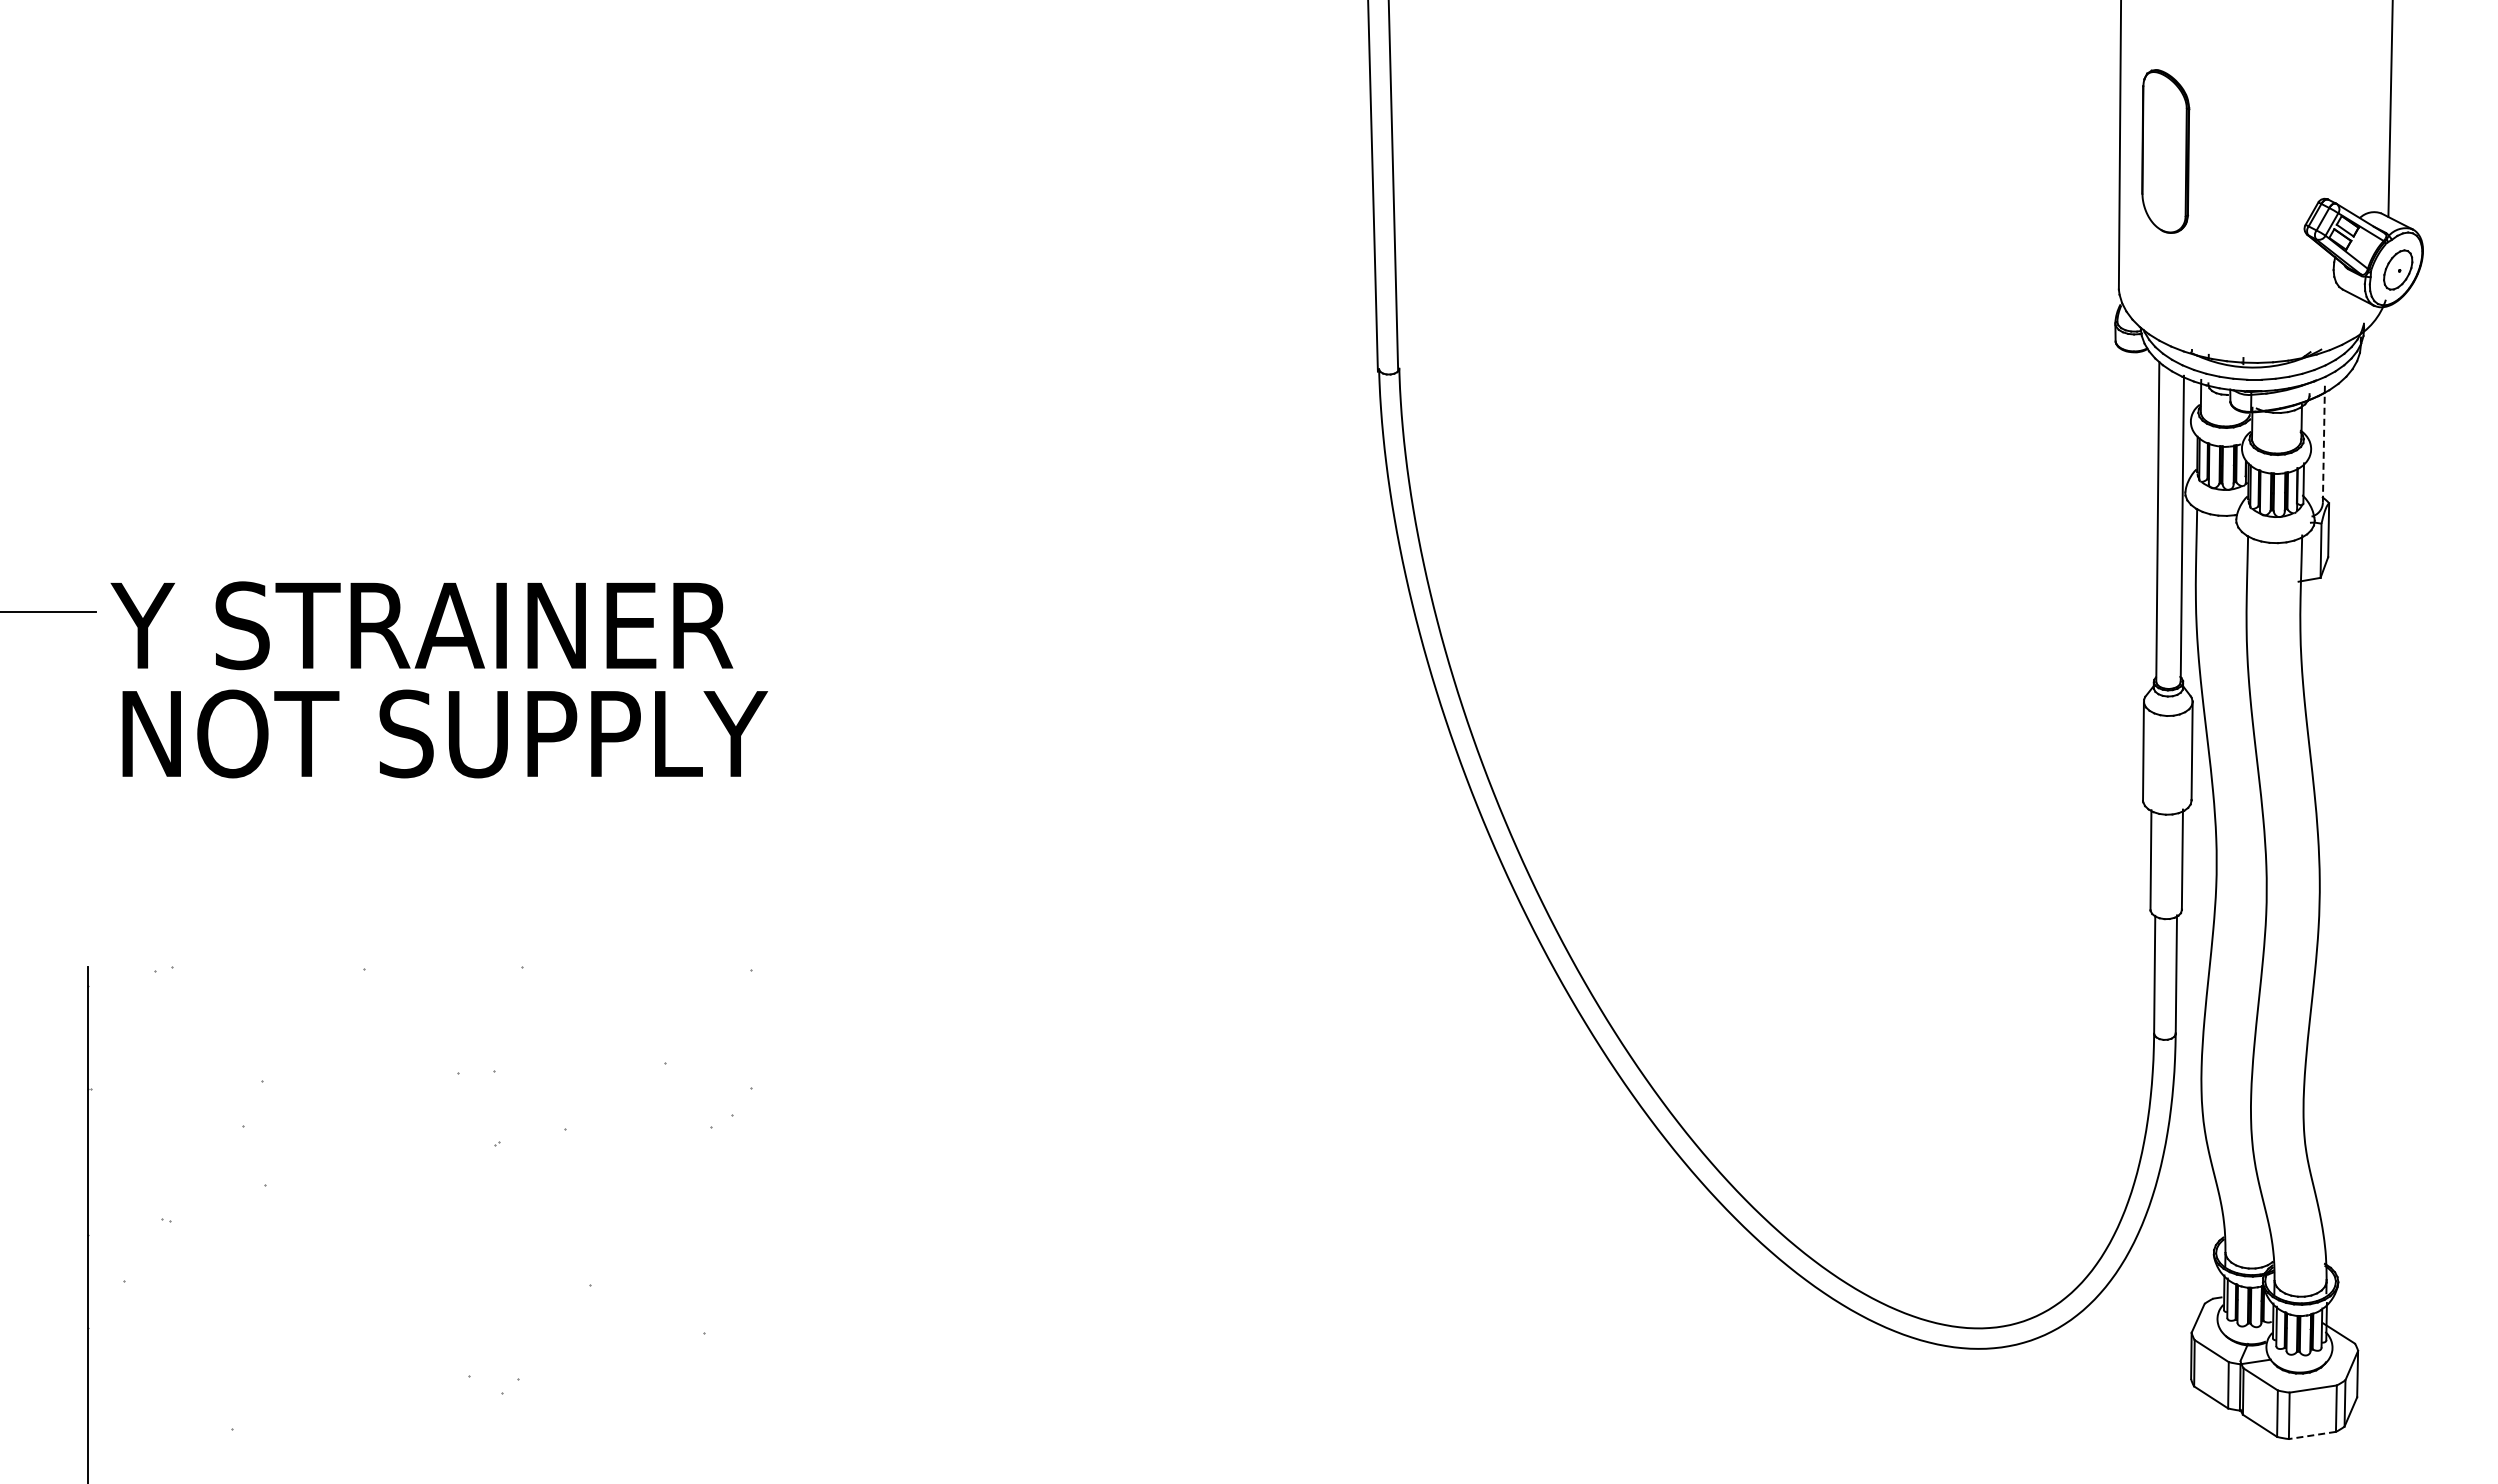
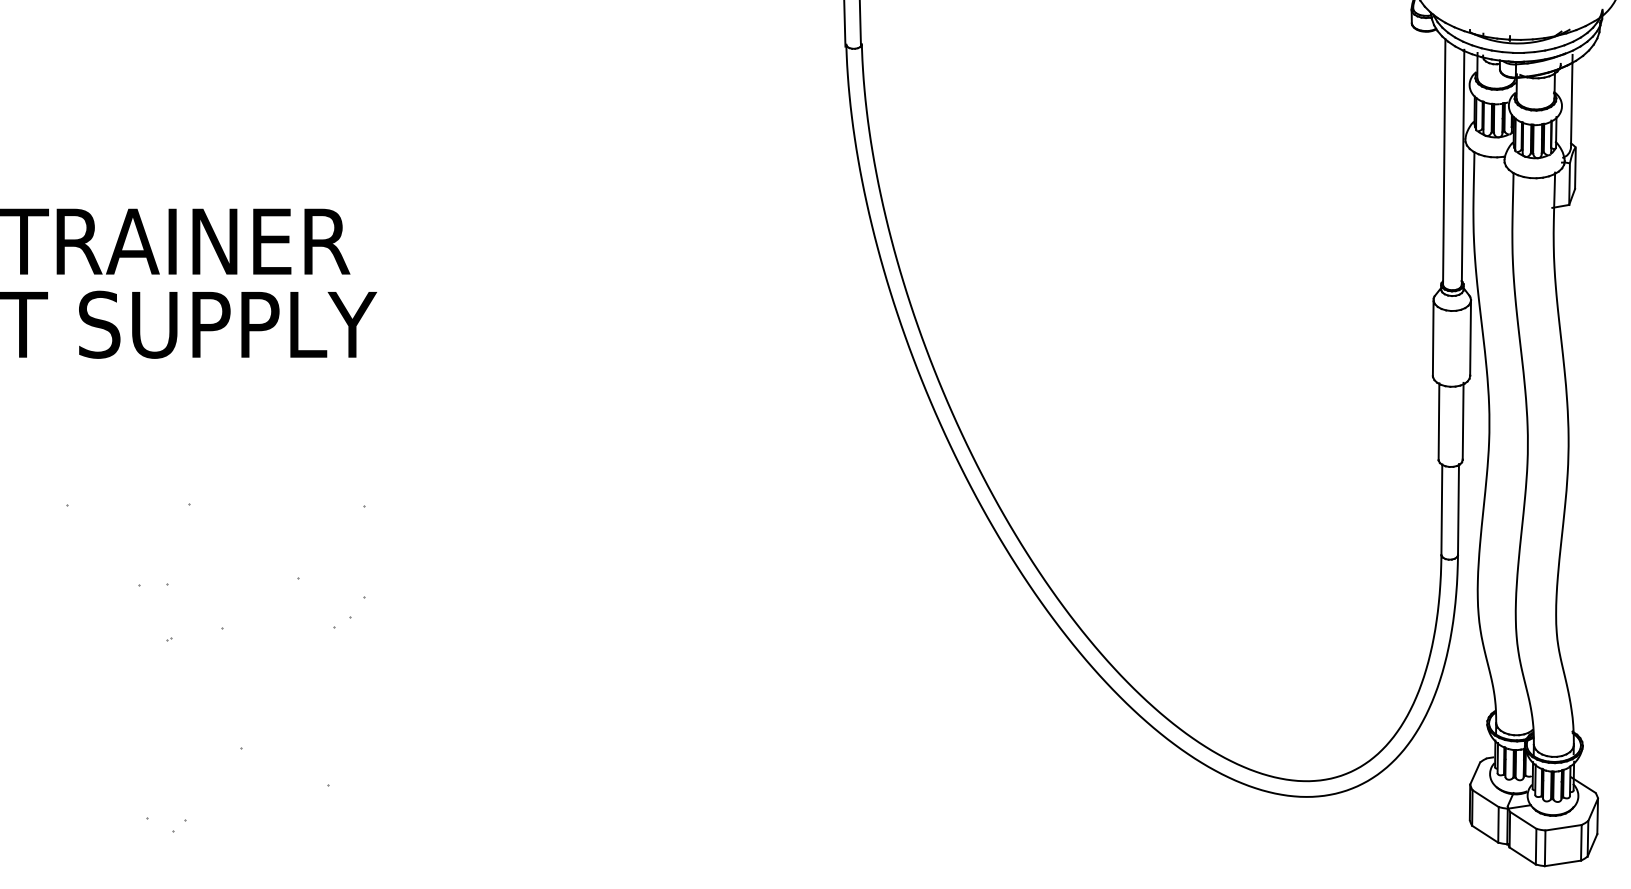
line: (2323, 442) -> (1571, 101), dashed -> solid
line: (2312, 1435) -> (1563, 863), dashed -> solid

